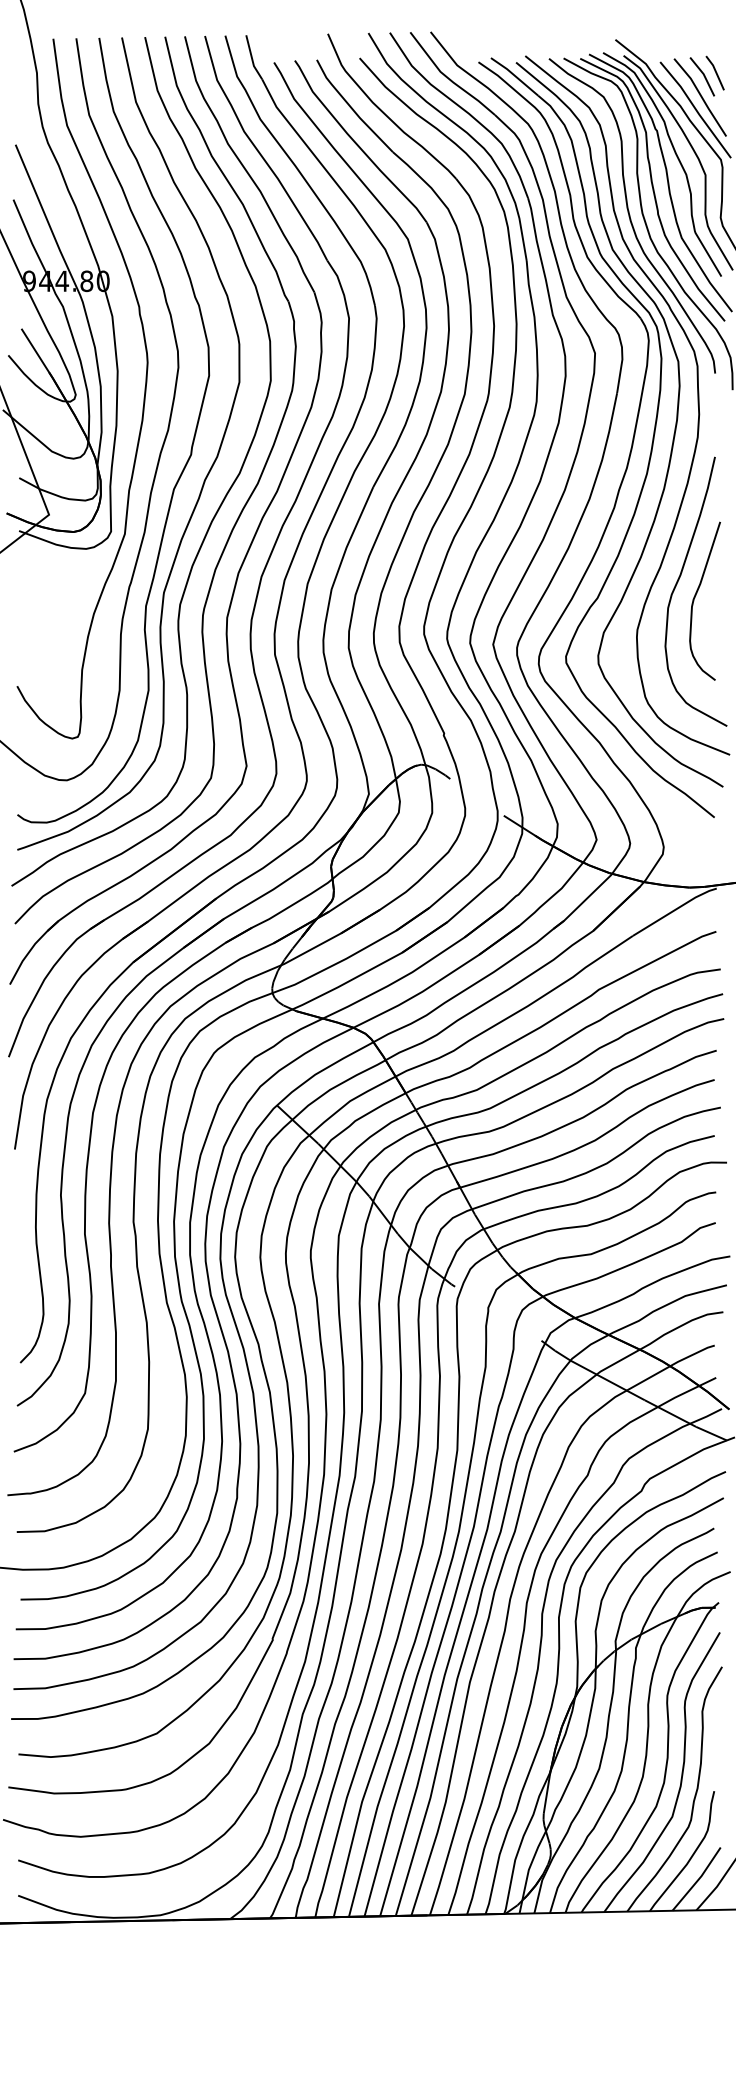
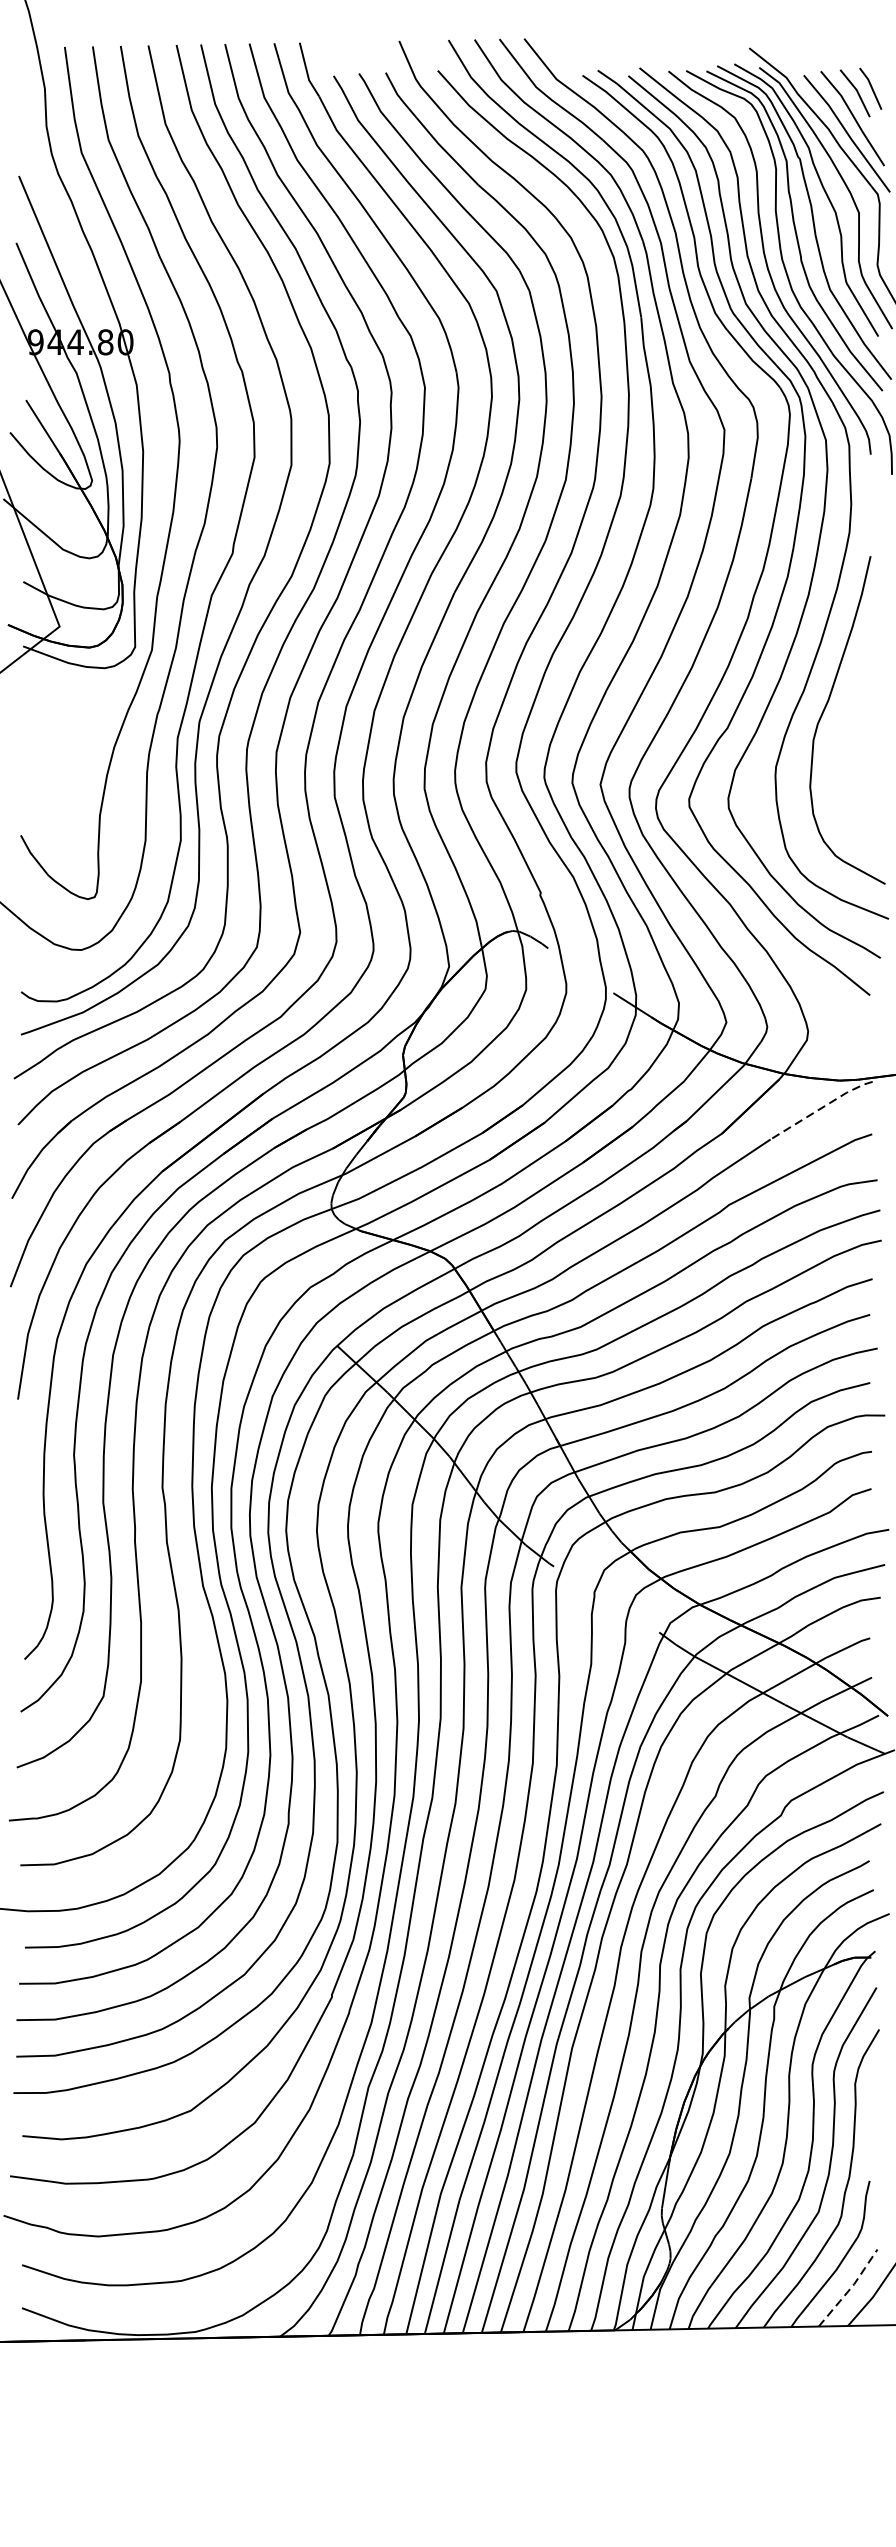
curve: (696, 595) -> (848, 724), removed
line: (675, 909) -> (822, 1107), solid -> dashed
line: (698, 1879) -> (850, 2288), solid -> dashed

